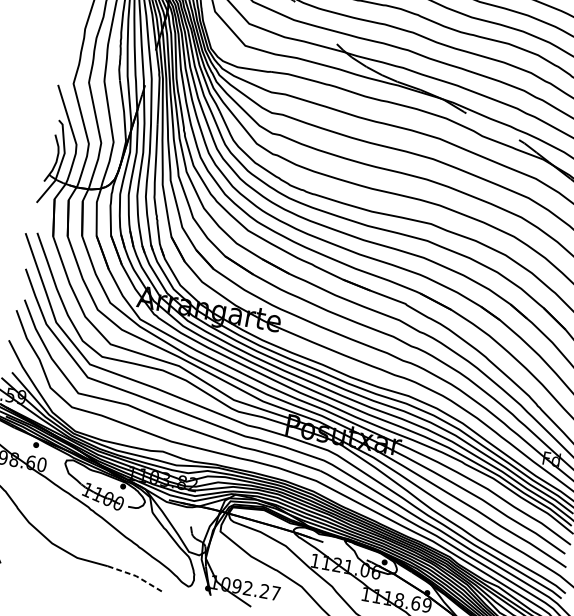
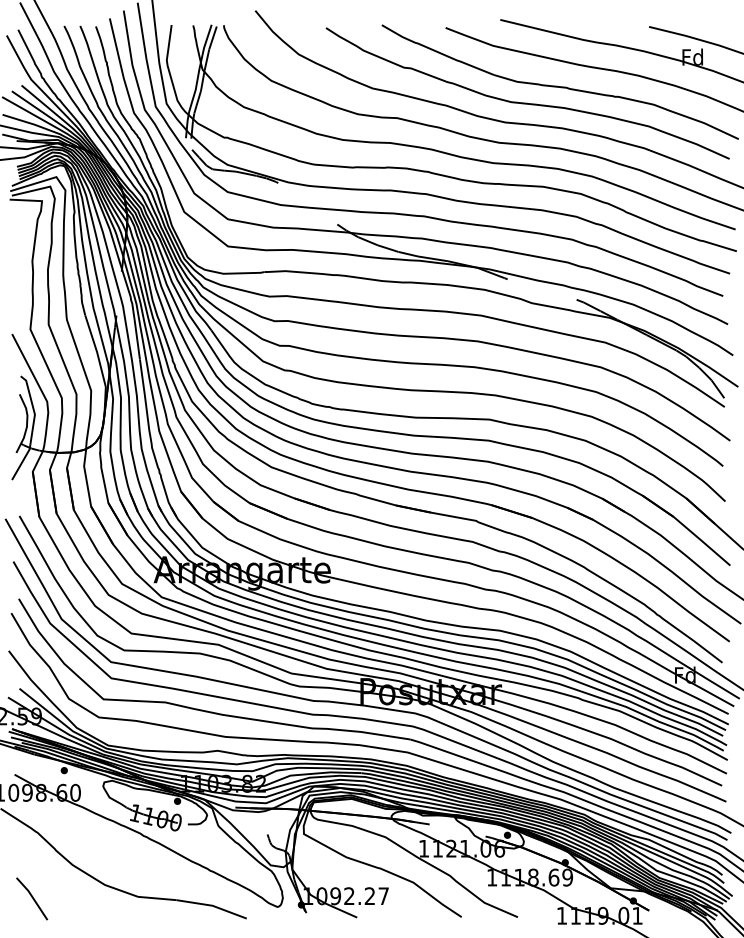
line: (136, 575) -> (212, 905), dashed -> solid

